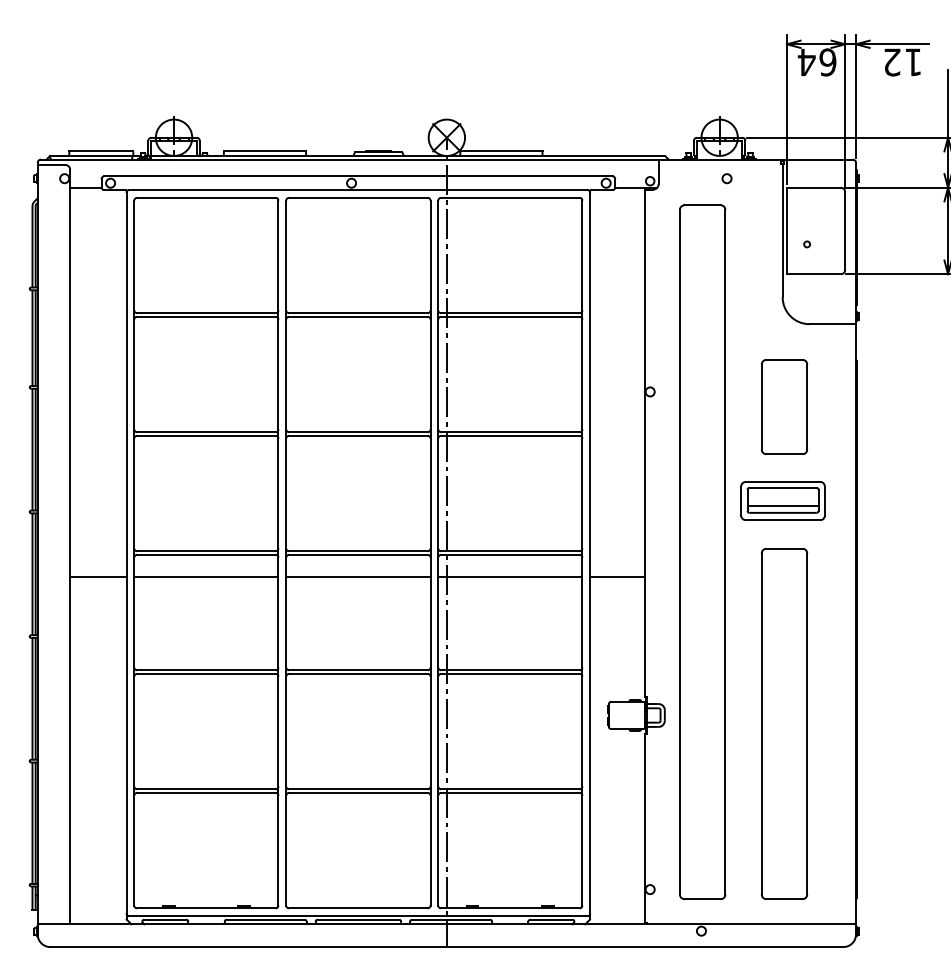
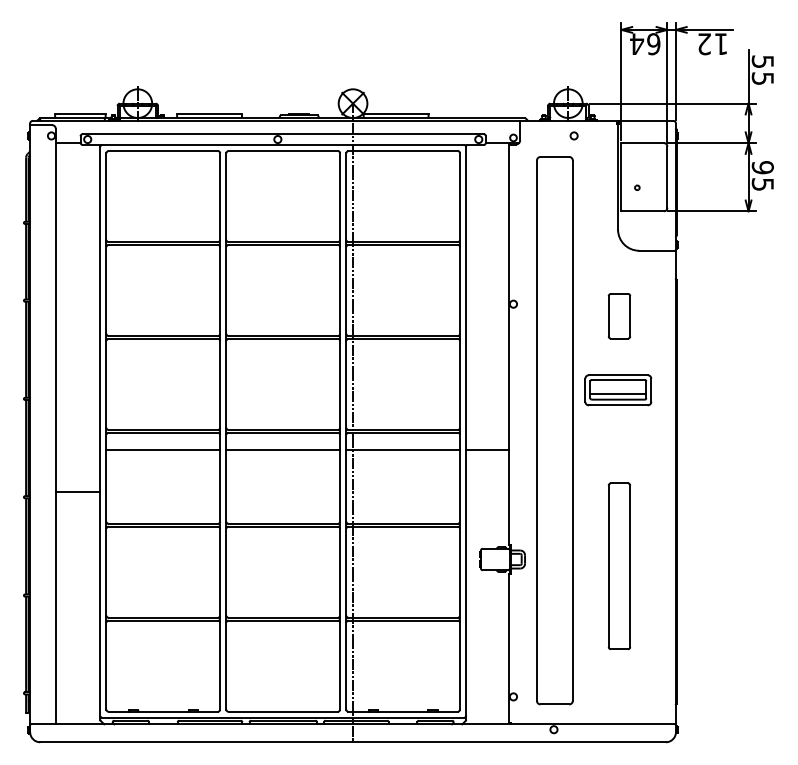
part: (784, 407) -> (619, 316), size x0.6
line: (97, 577) -> (77, 492), moved
part: (784, 724) -> (619, 566), size x0.6

